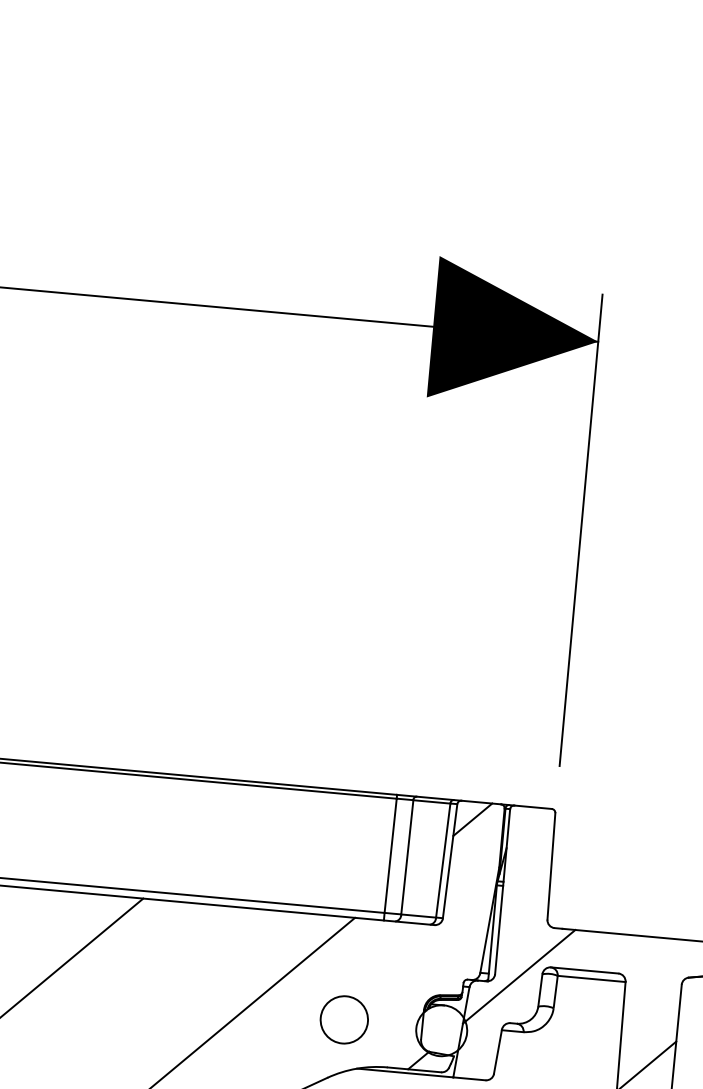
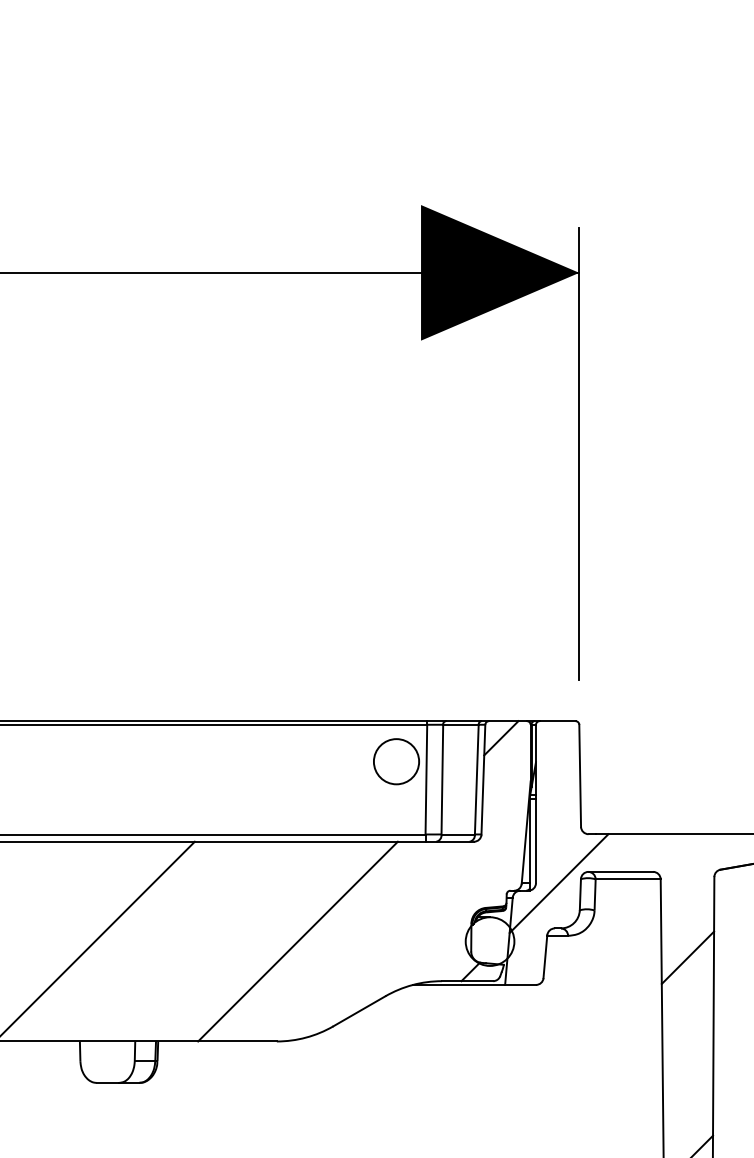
circle: (344, 1019) -> (396, 761), moved

